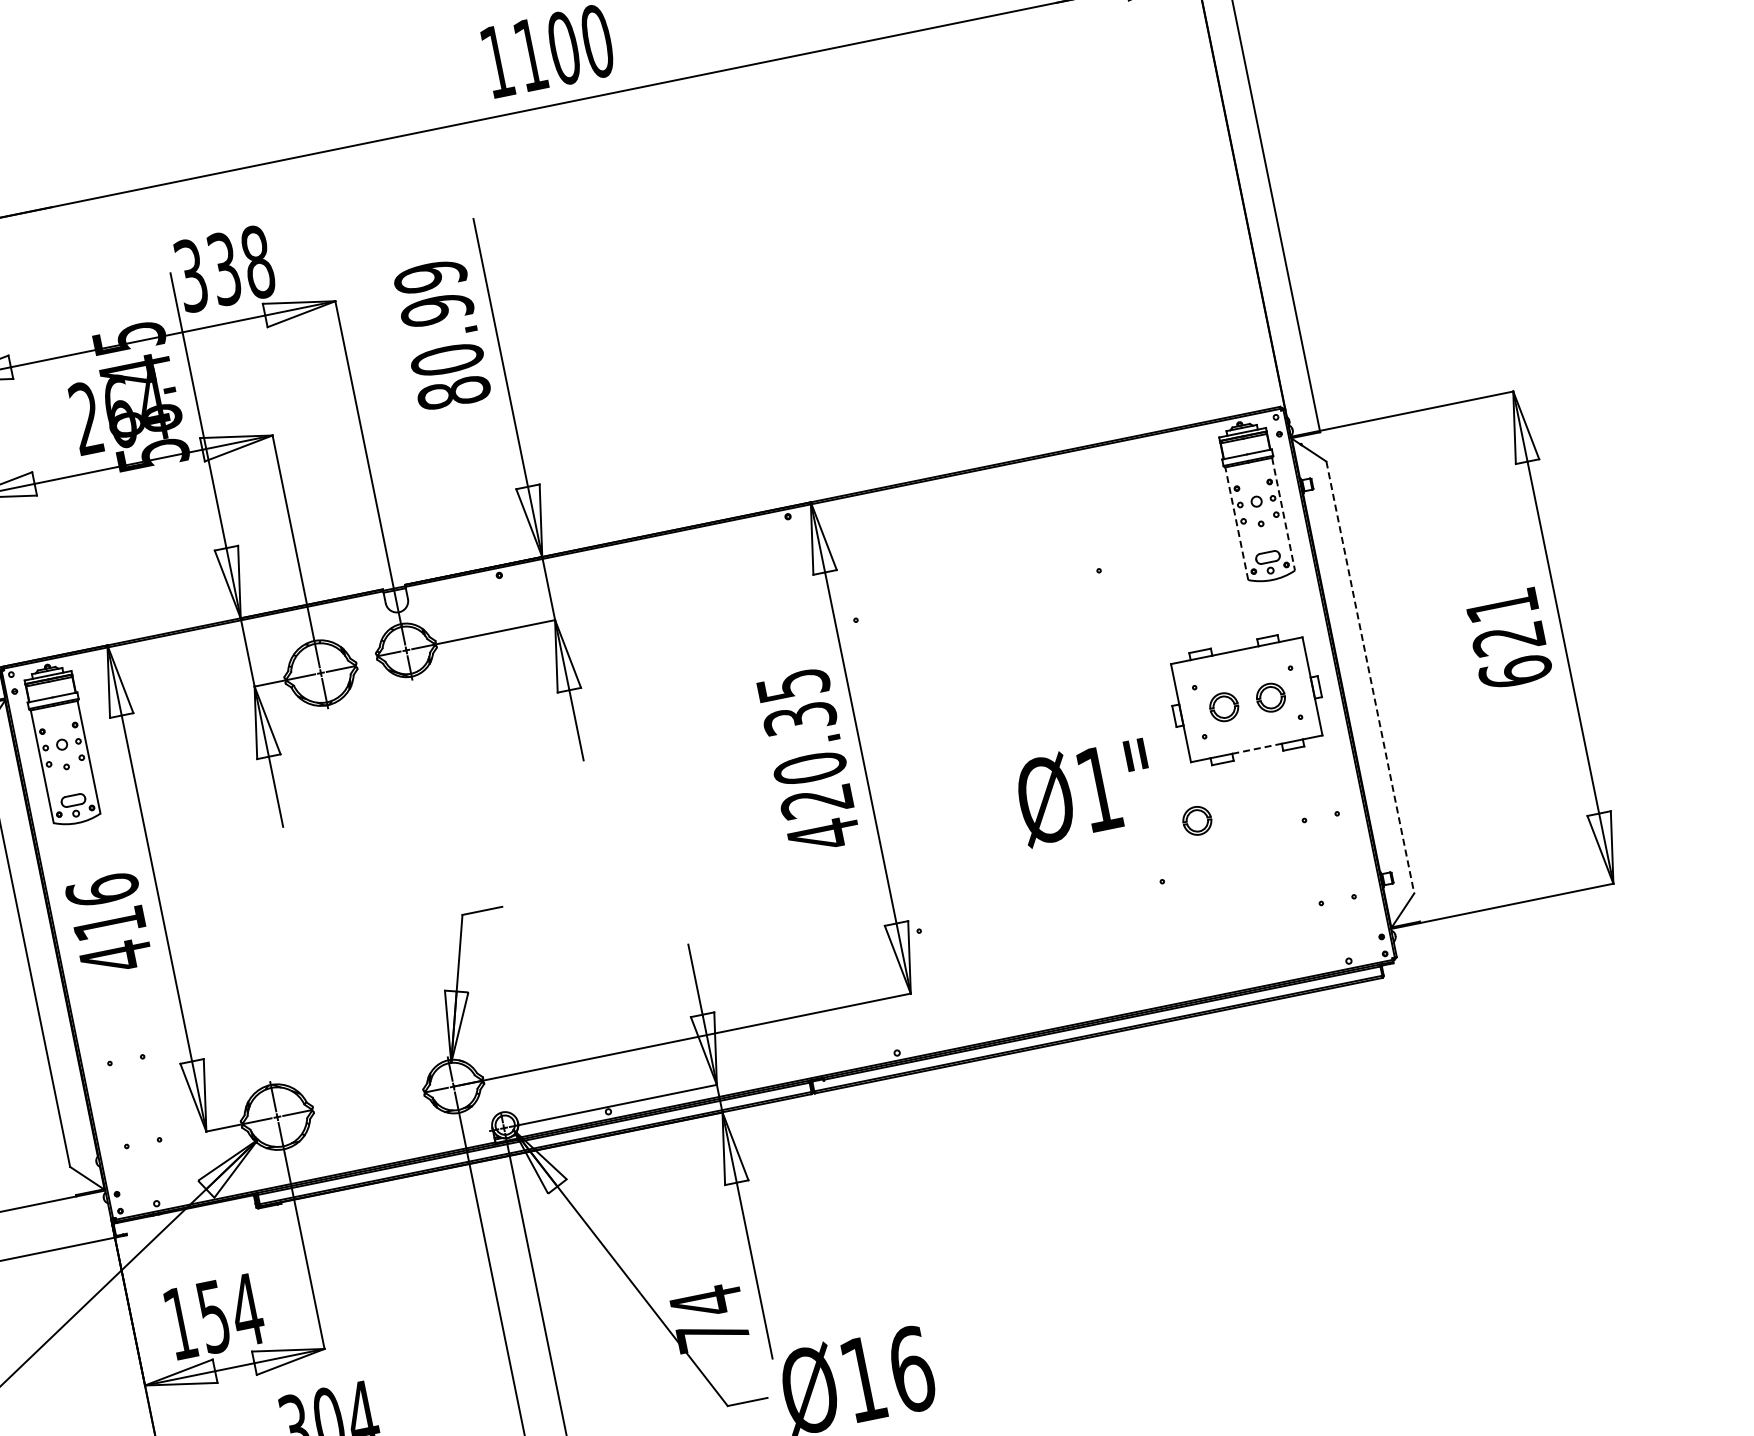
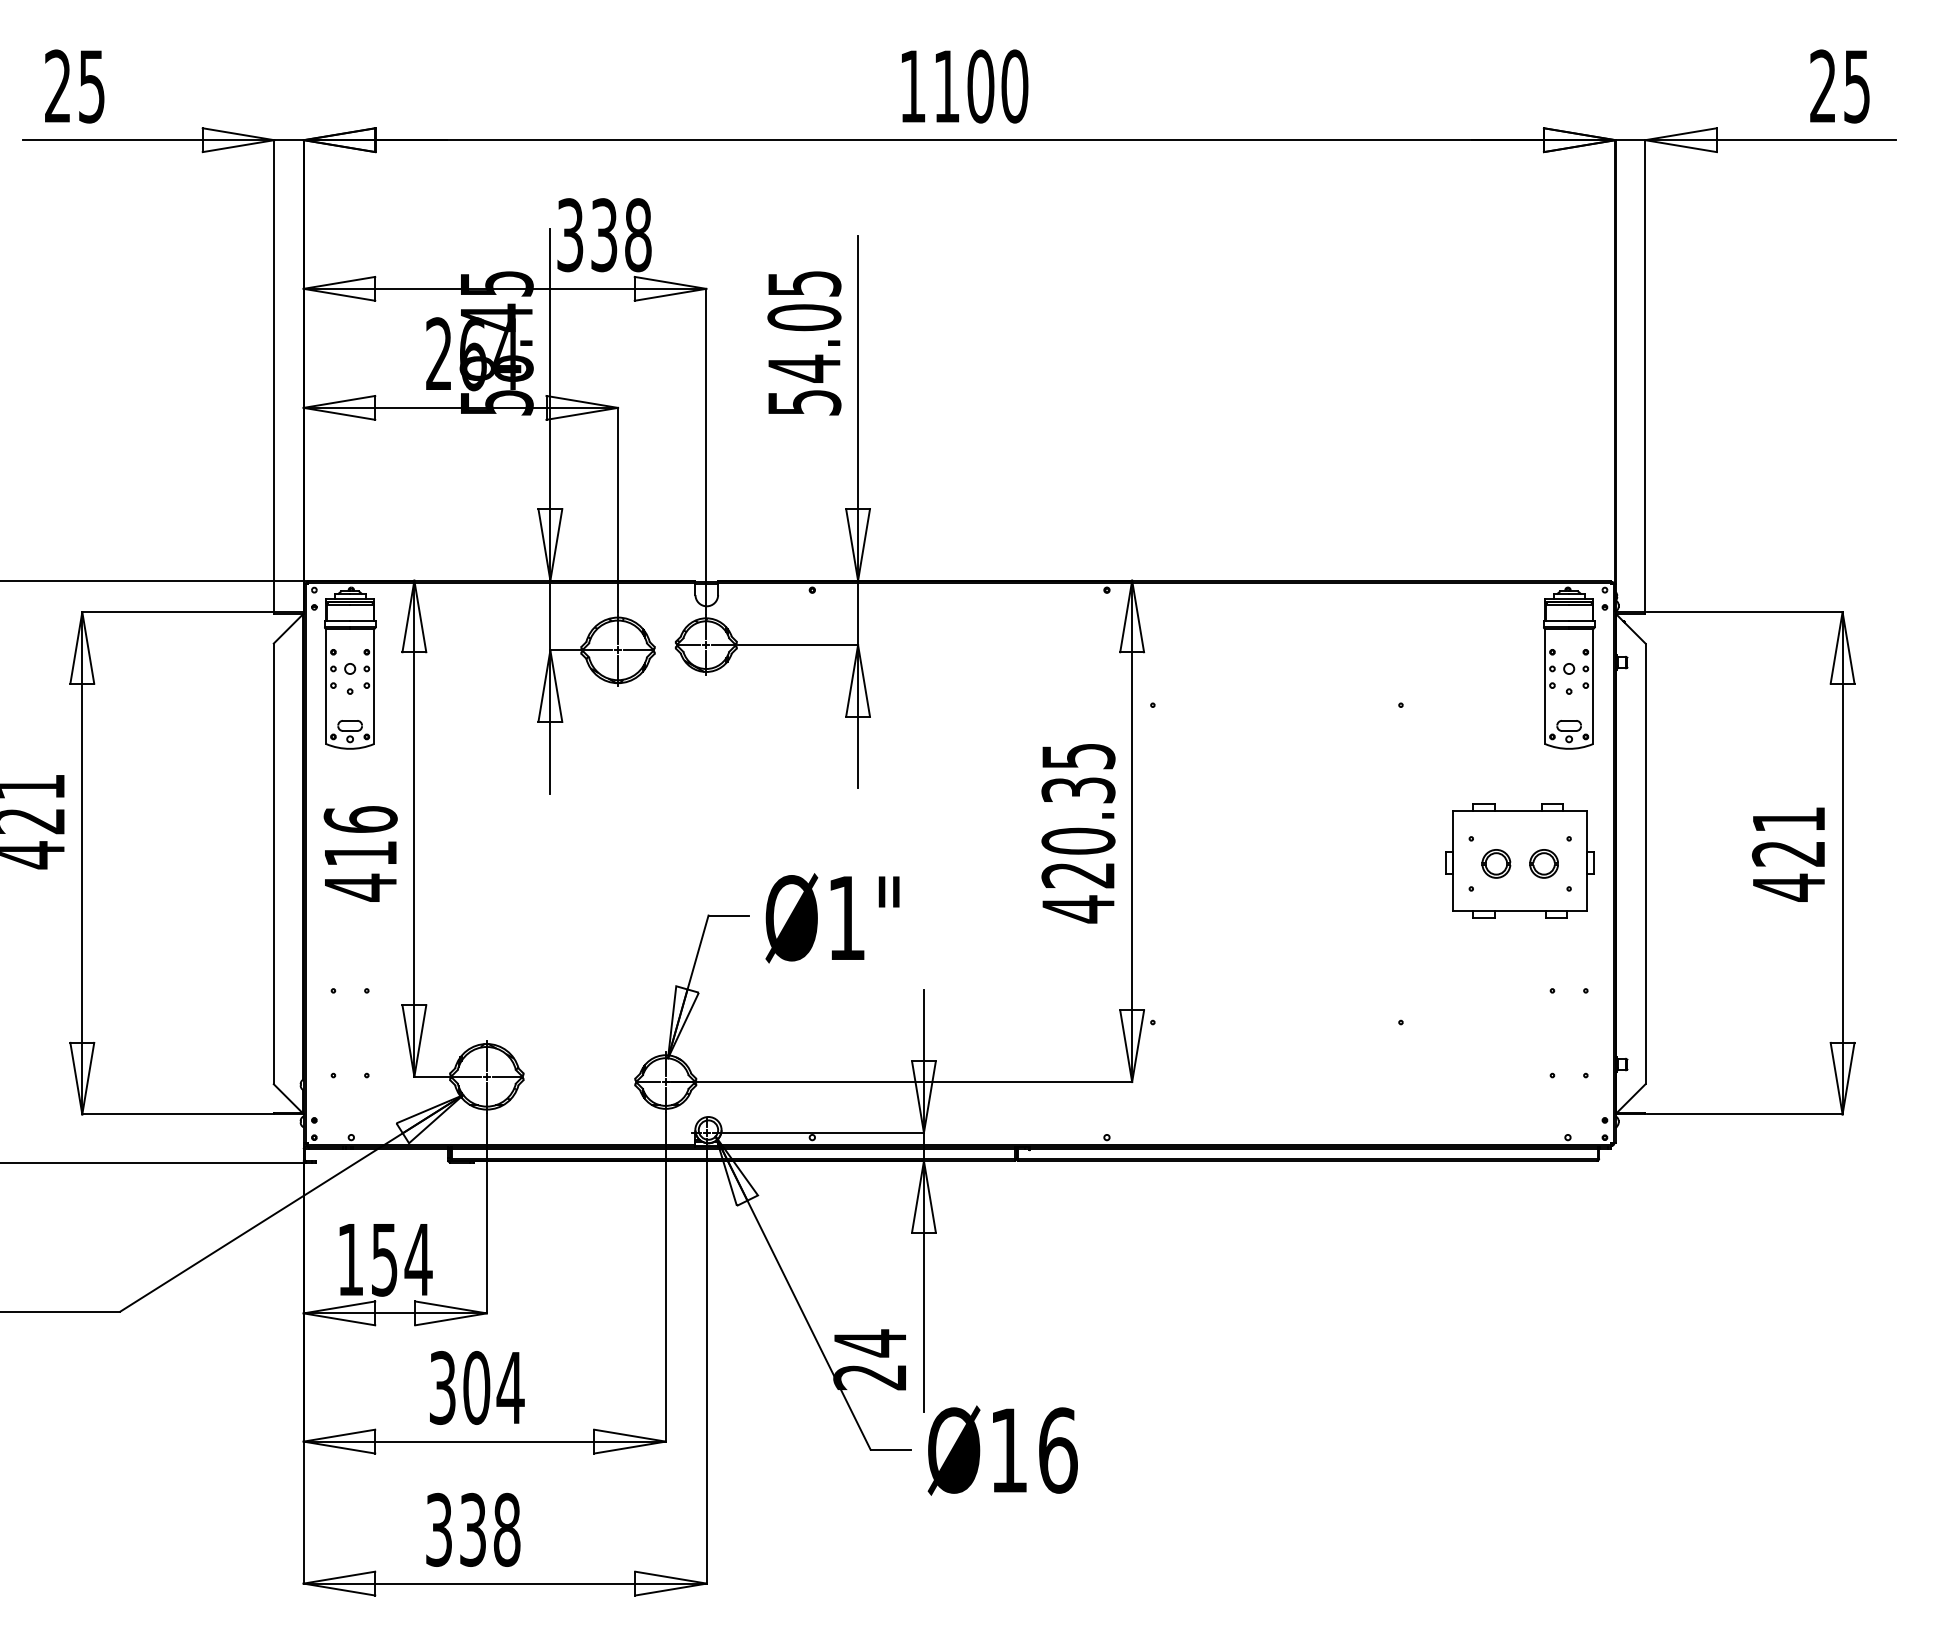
text: (442, 334) -> (804, 342), 80.99 -> 54.05
line: (1284, 514) -> (1593, 686), dashed -> solid
line: (1236, 523) -> (1545, 686), dashed -> solid
text: (1515, 672) -> (1788, 887), 621 -> 421
line: (1370, 678) -> (1645, 864), dashed -> solid
line: (1257, 749) -> (1520, 911), dashed -> solid
text: (1085, 792) -> (832, 918), moved
part: (1197, 820) -> (1447, 969), removed
text: (712, 1335) -> (869, 1377), 74 -> 24

